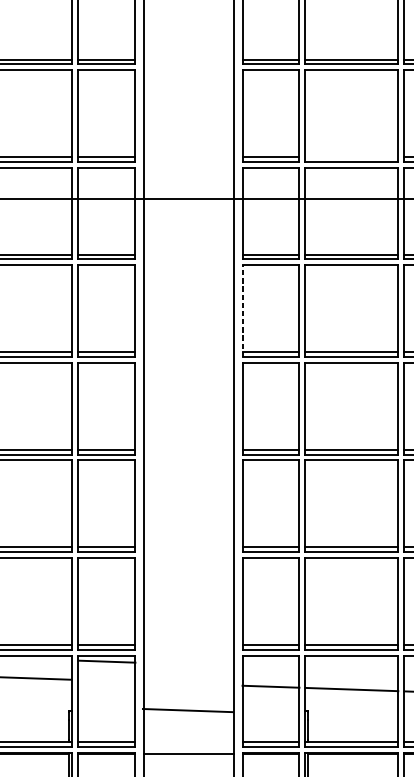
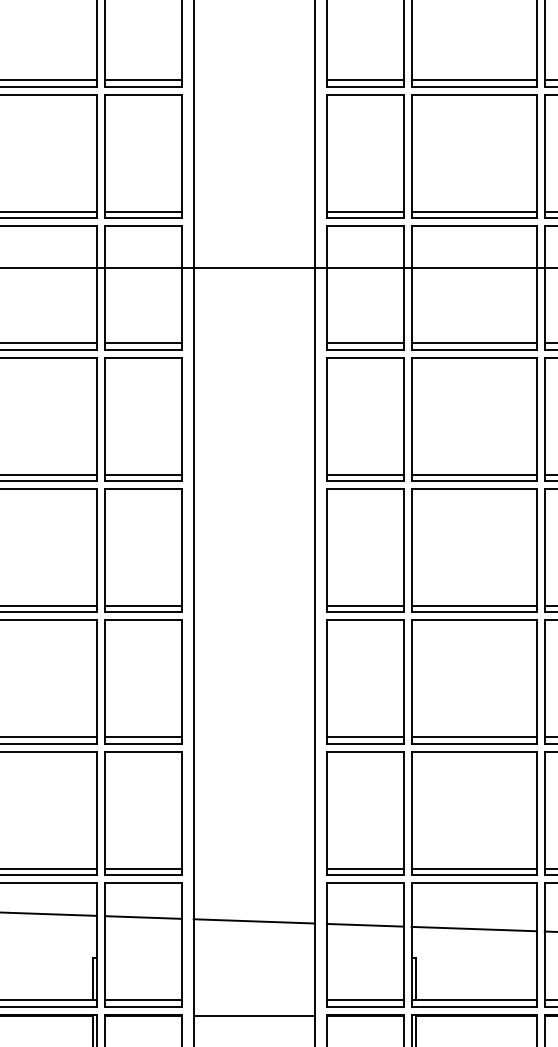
line: (351, 156) -> (473, 211), added
line: (242, 311) -> (326, 419), dashed -> solid
line: (106, 661) -> (142, 917), moved
line: (187, 710) -> (253, 921), moved

